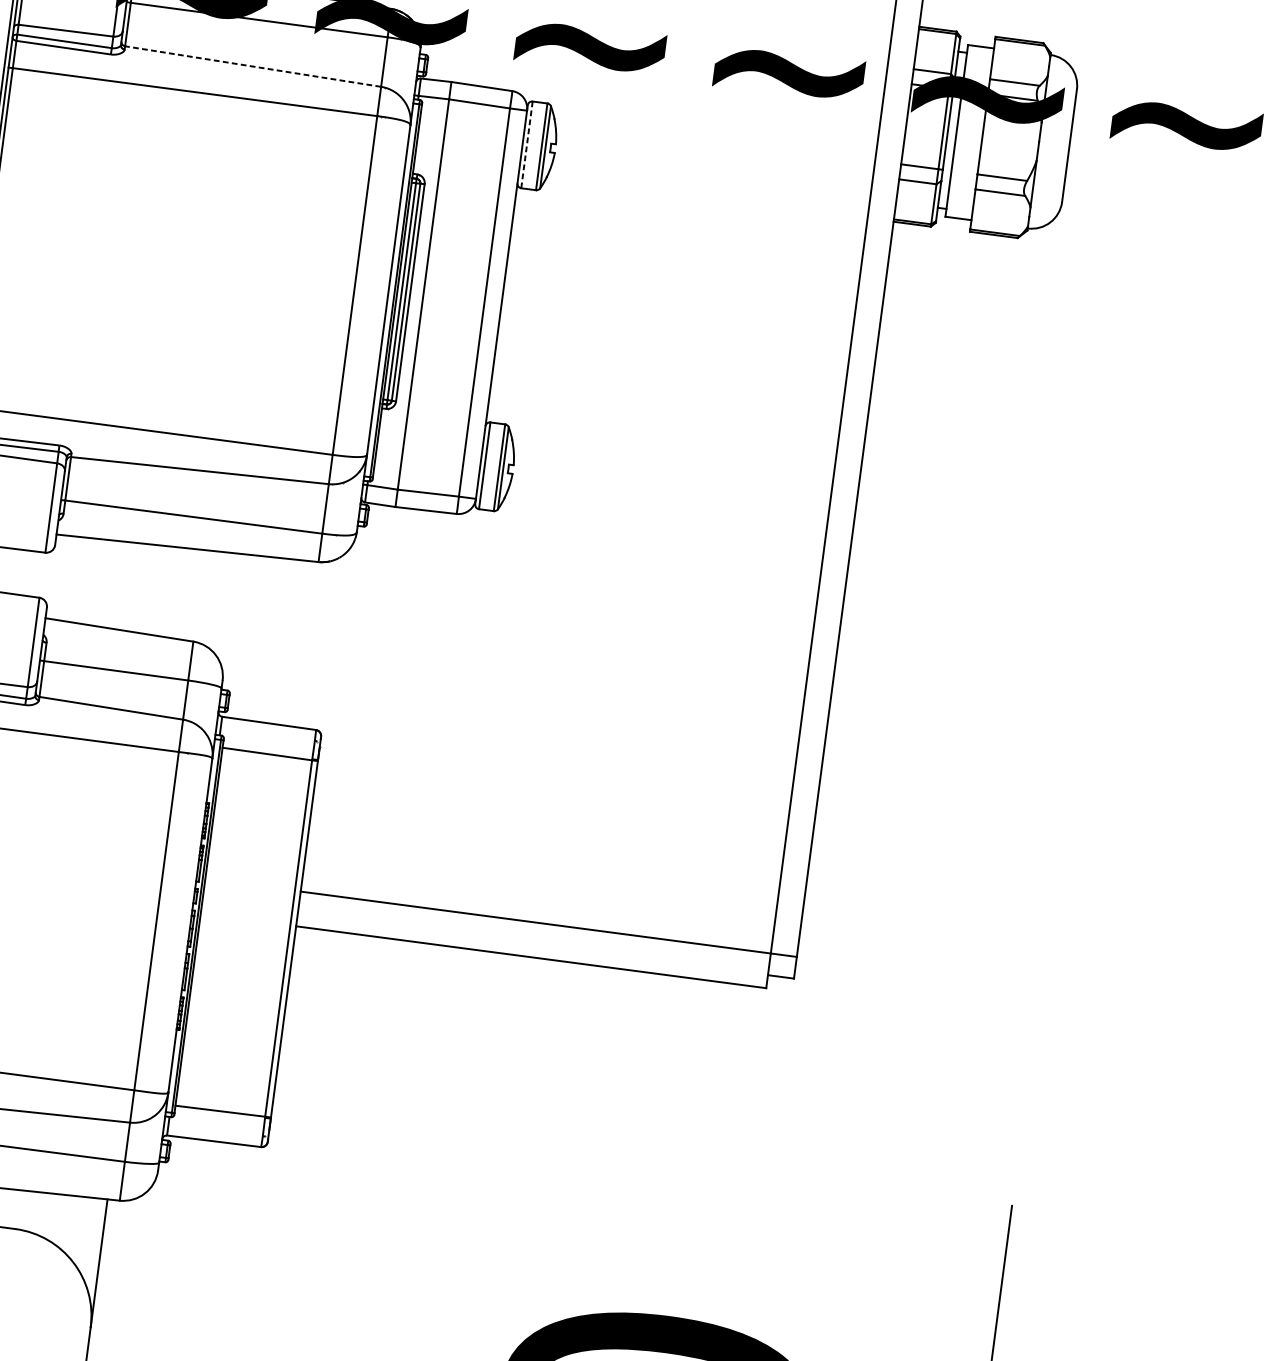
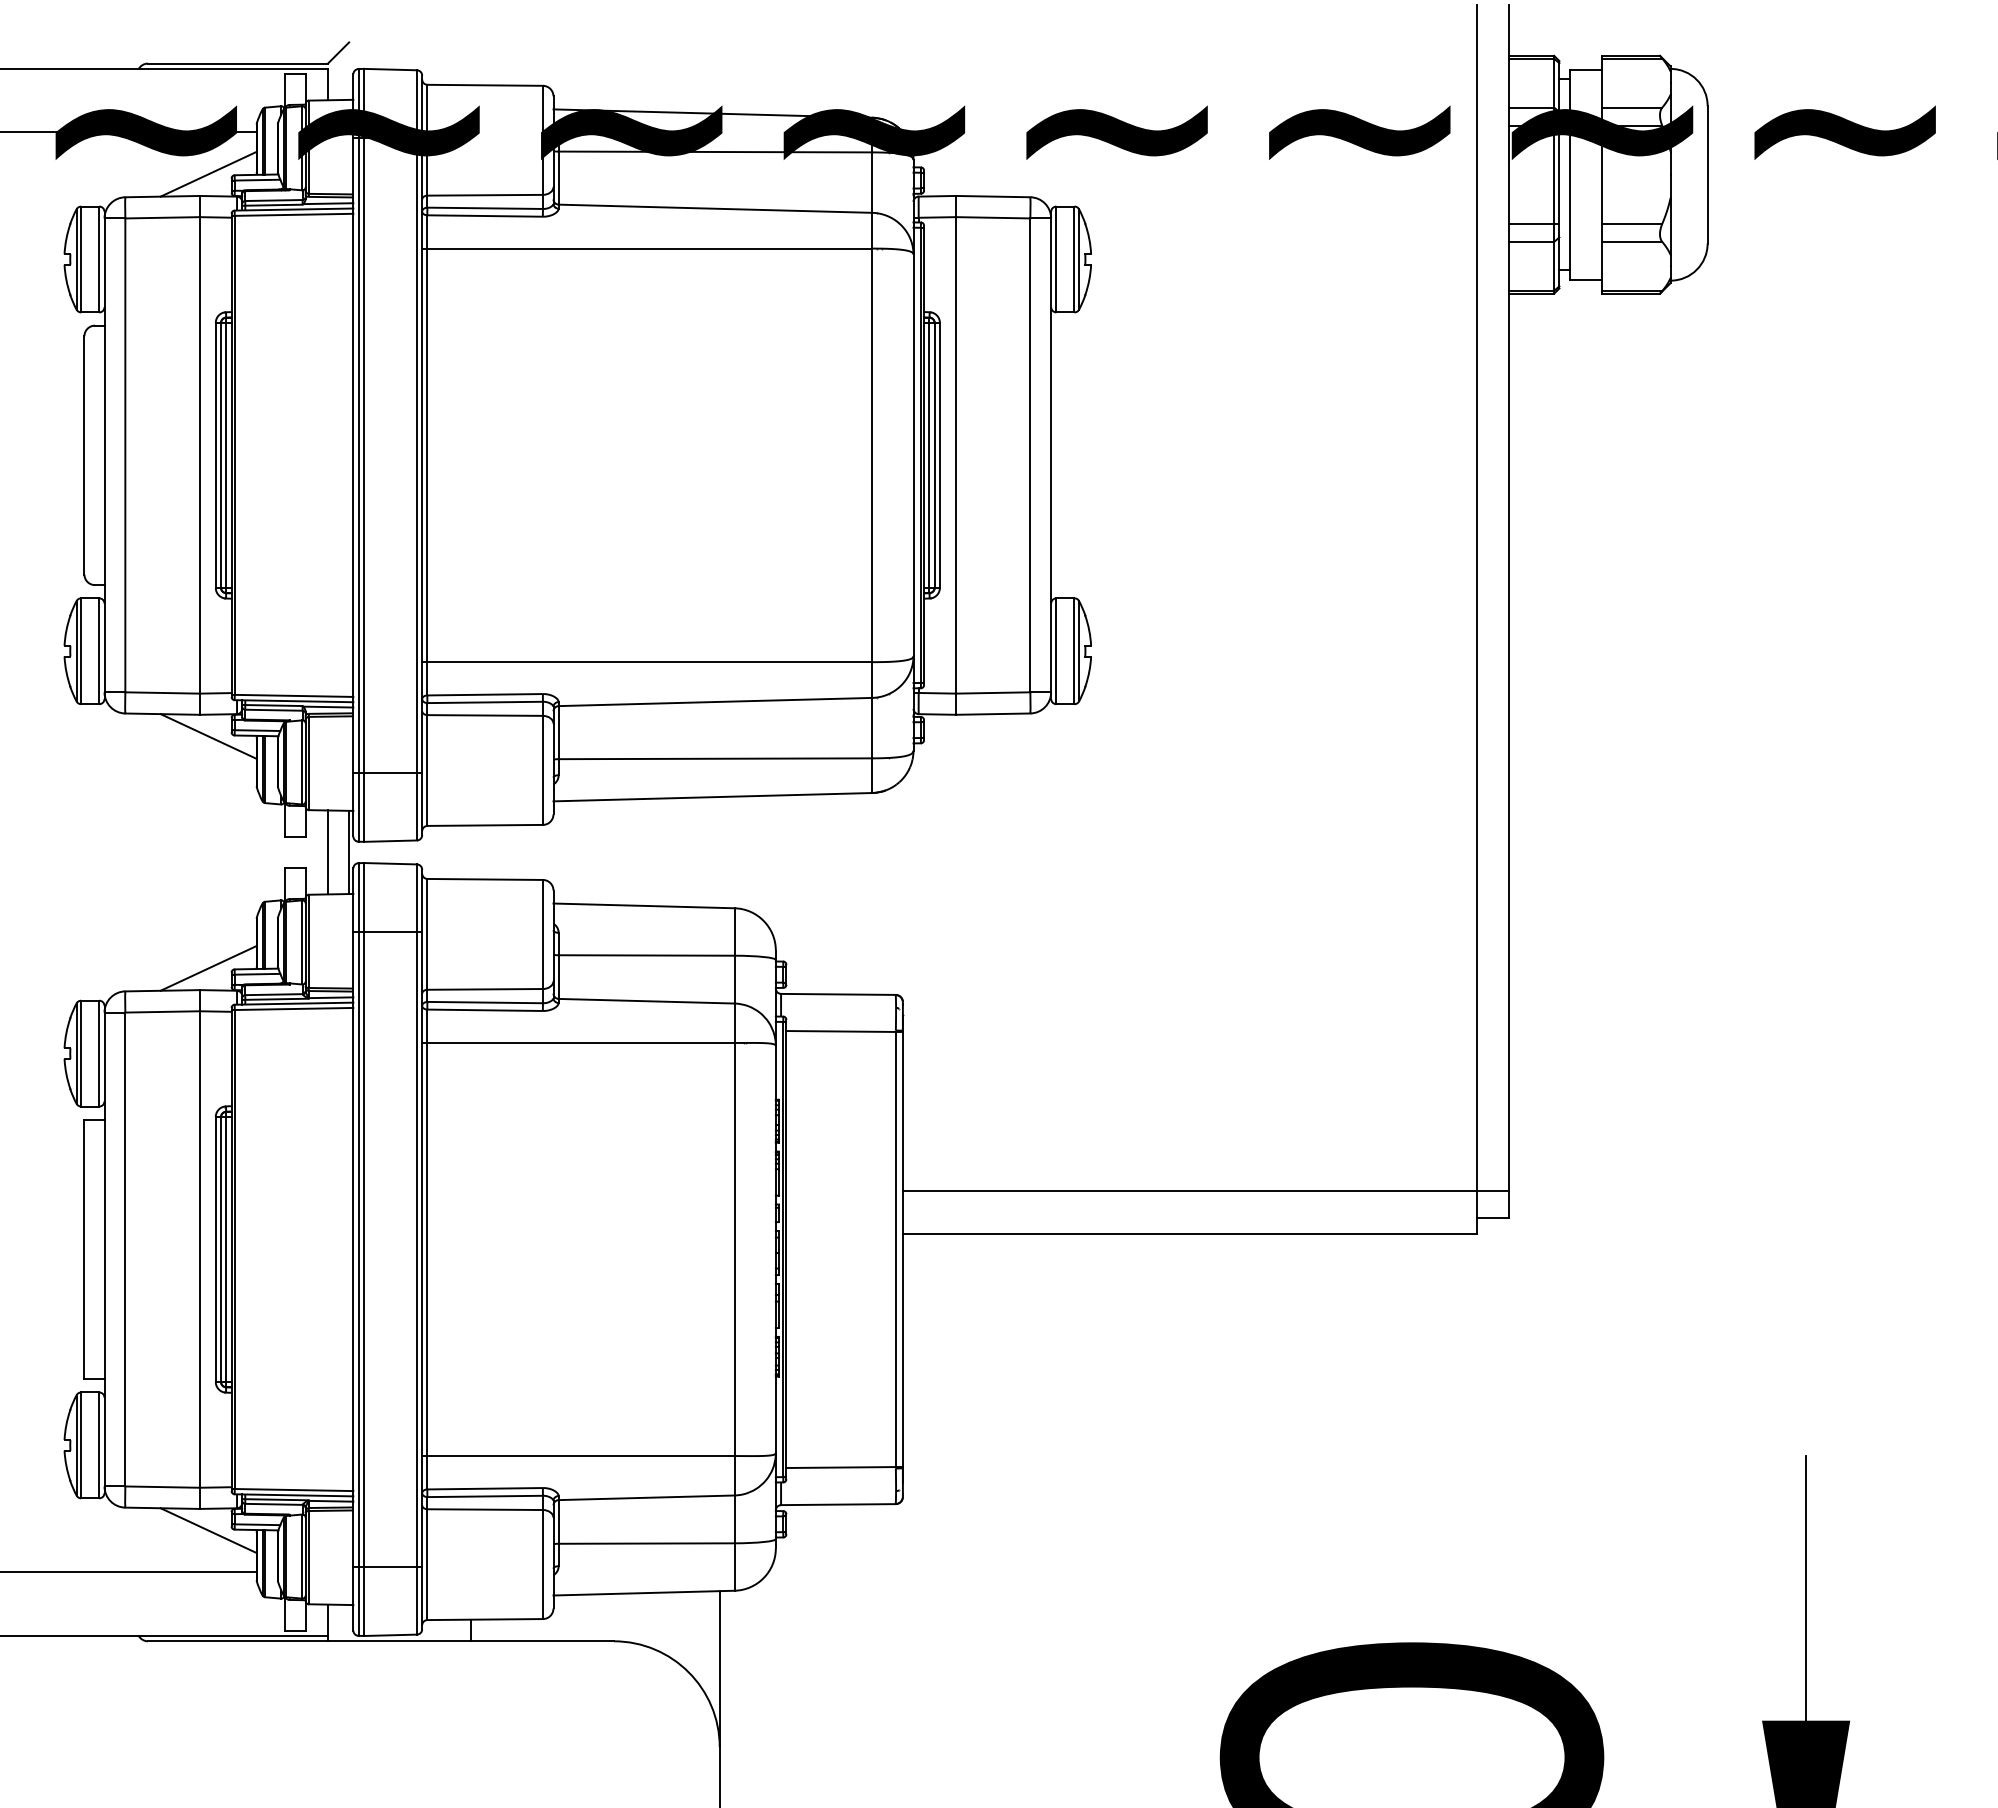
line: (253, 66) -> (715, 208), dashed -> solid
line: (527, 144) -> (1056, 259), dashed -> solid

